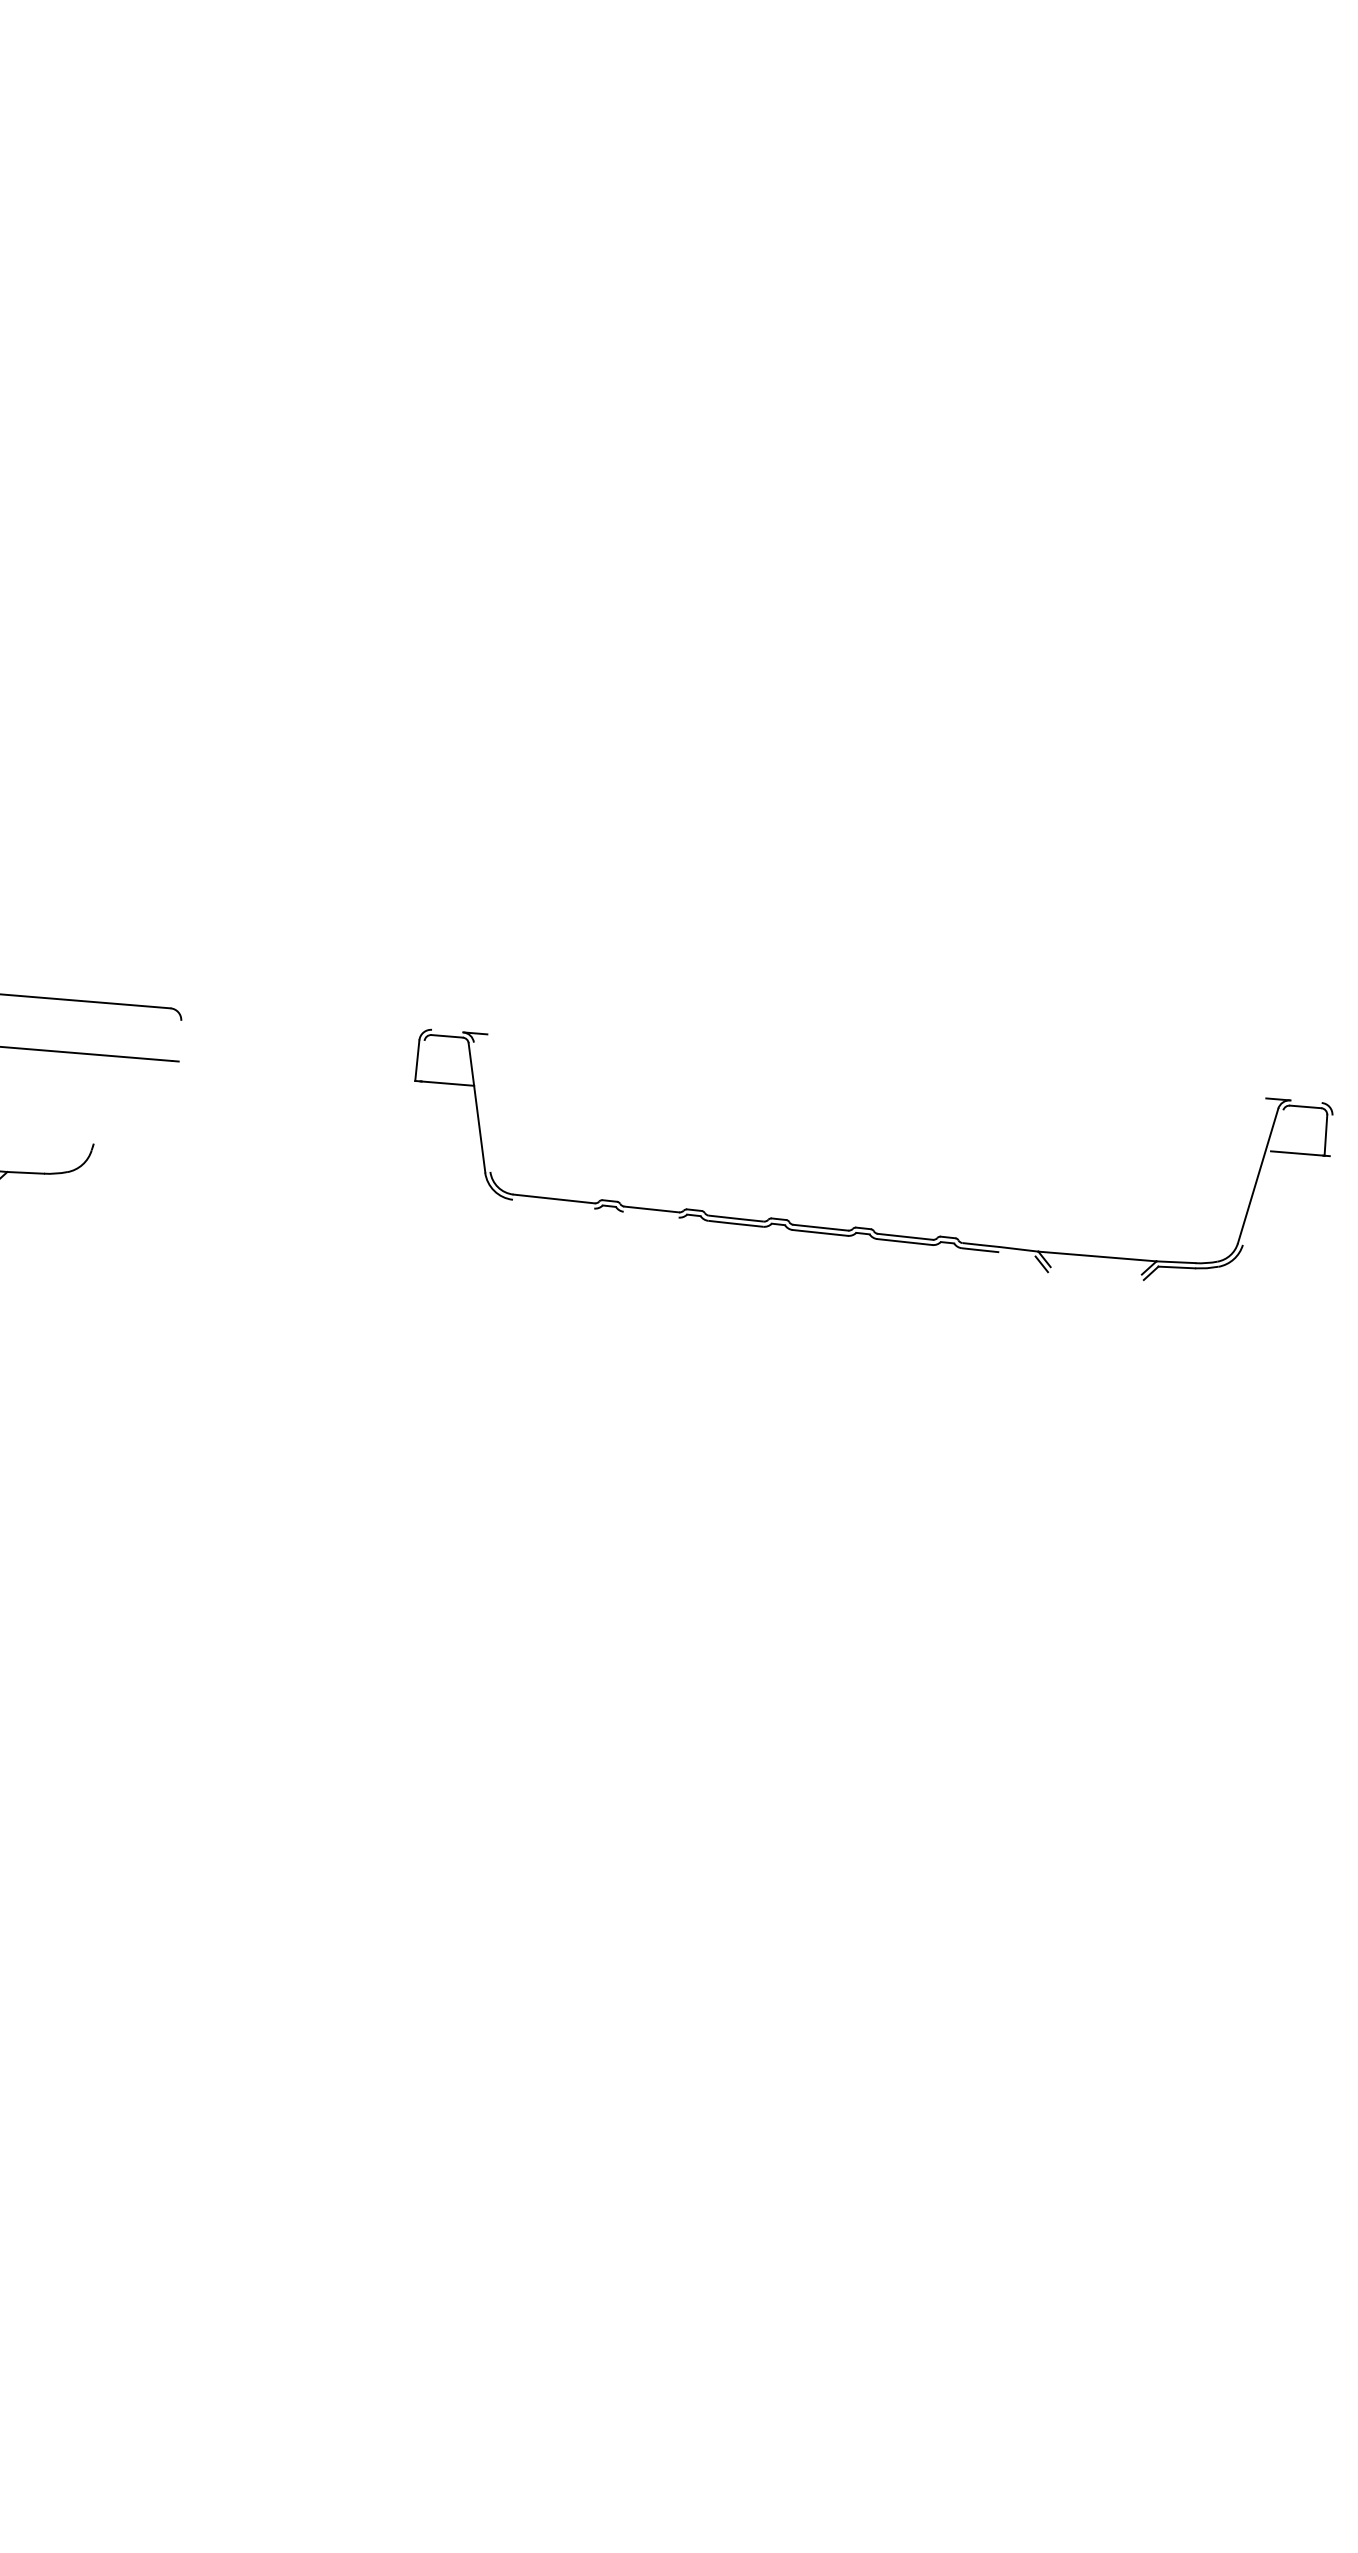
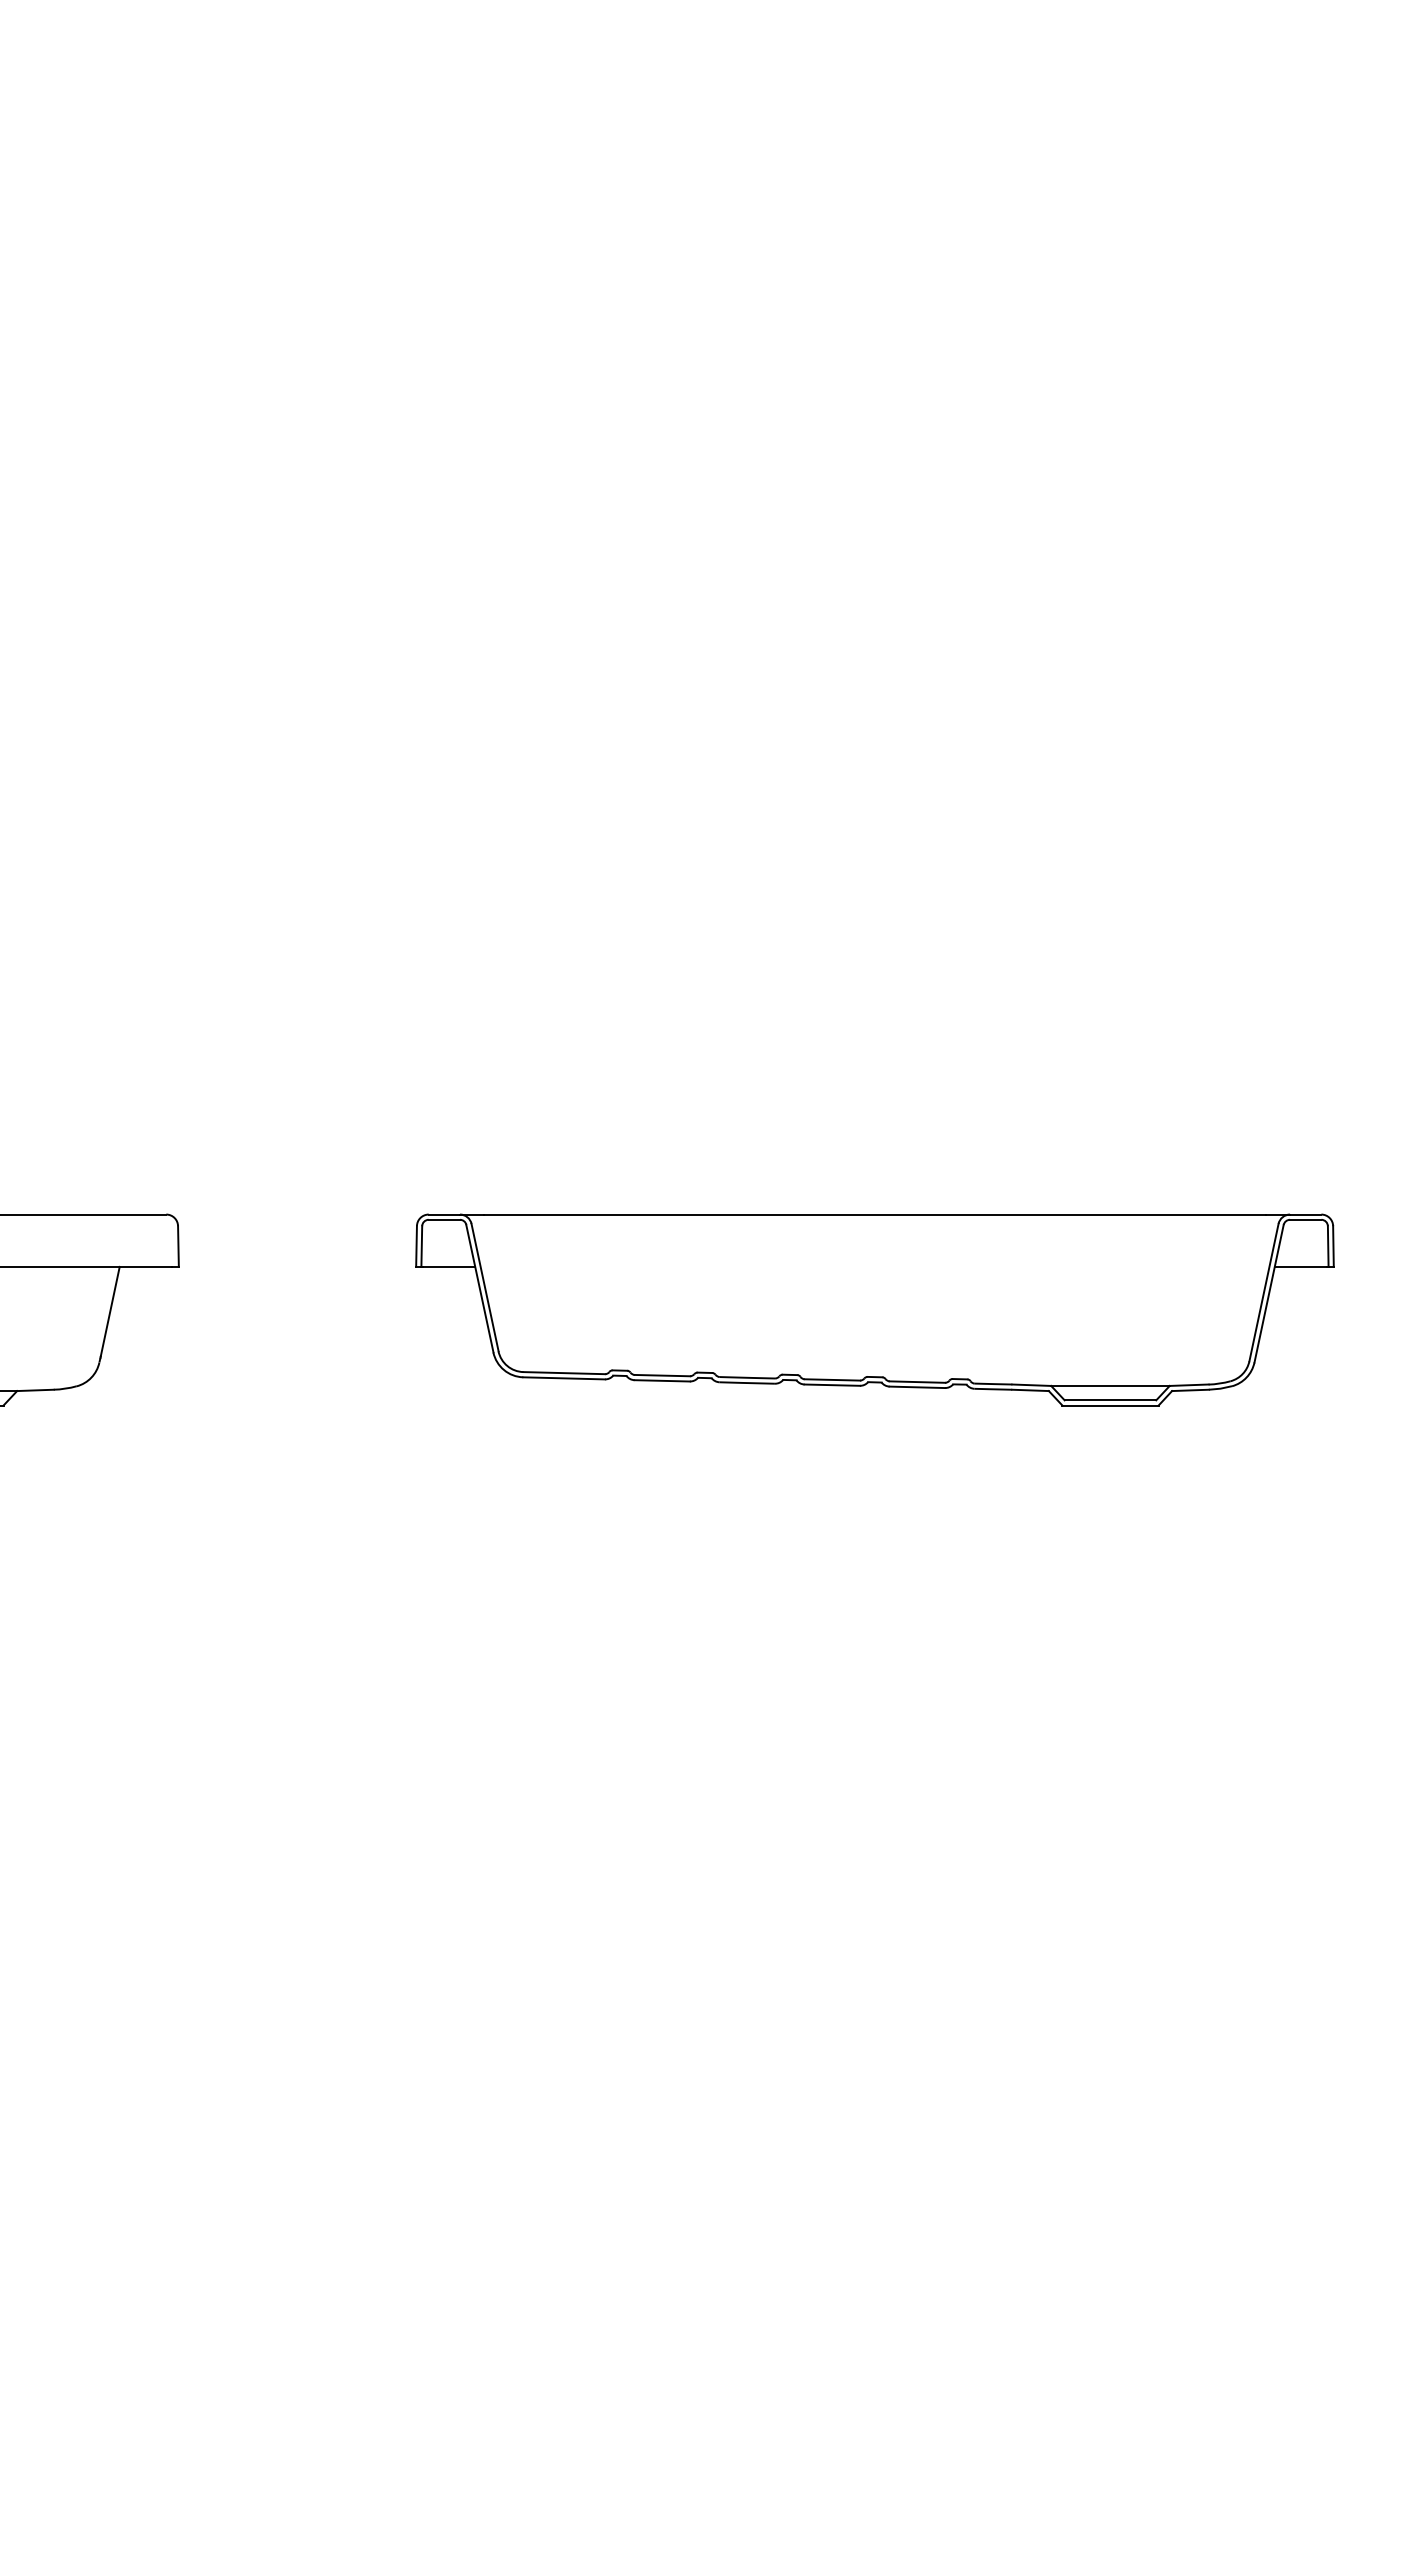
line: (447, 1031) -> (444, 1214), added
line: (180, 1041) -> (178, 1246), added
line: (422, 1061) -> (421, 1246), added
line: (876, 1066) -> (874, 1214), added
line: (105, 1100) -> (109, 1311), added
line: (1305, 1101) -> (1305, 1214), added
line: (481, 1107) -> (484, 1287), added
line: (1331, 1135) -> (1333, 1246), added
line: (1262, 1177) -> (1268, 1293), added
line: (552, 1204) -> (563, 1378), added
line: (650, 1214) -> (661, 1380), added
line: (1017, 1254) -> (1030, 1390), added
line: (1096, 1271) -> (1110, 1400), added
line: (1095, 1275) -> (1110, 1405), added

